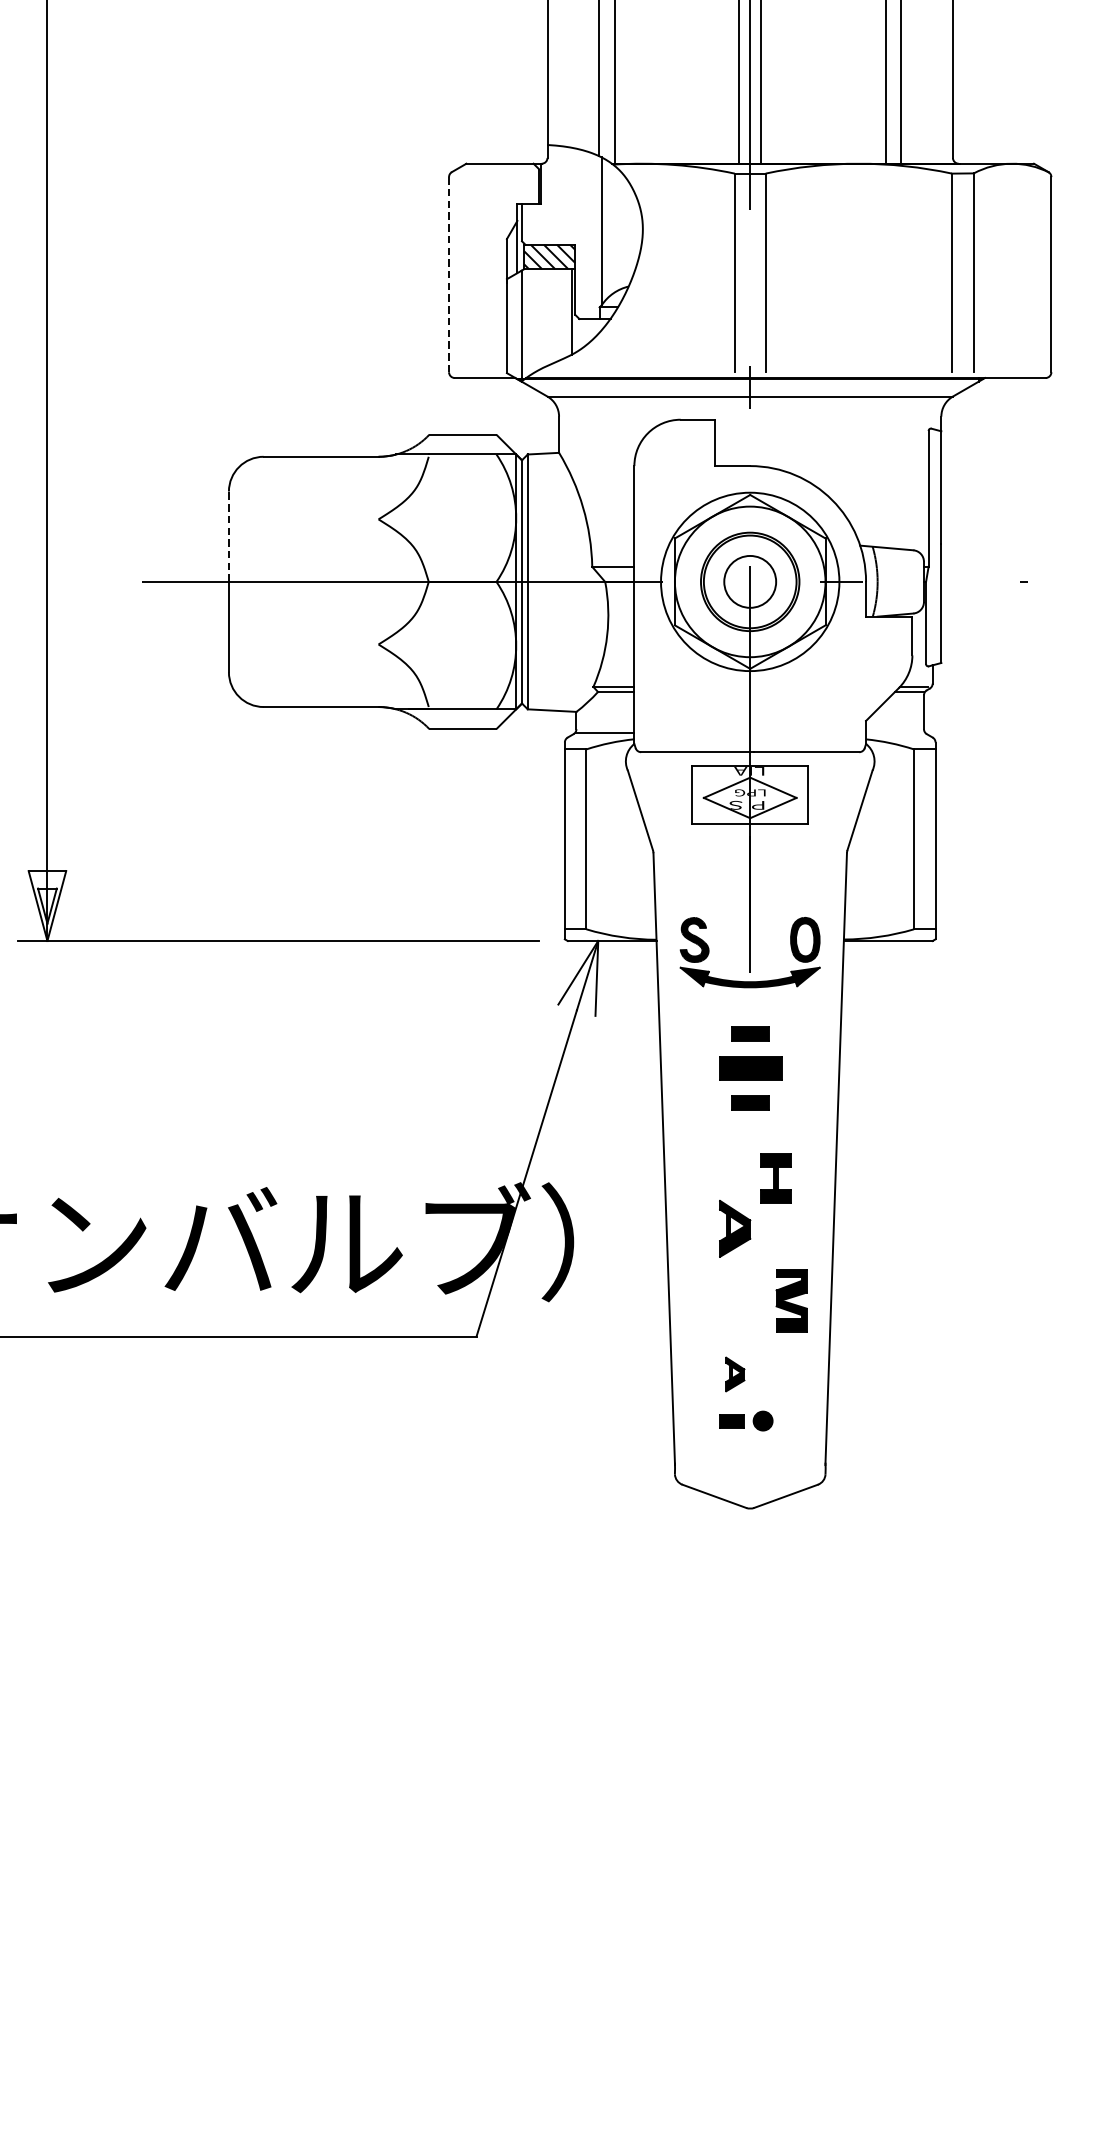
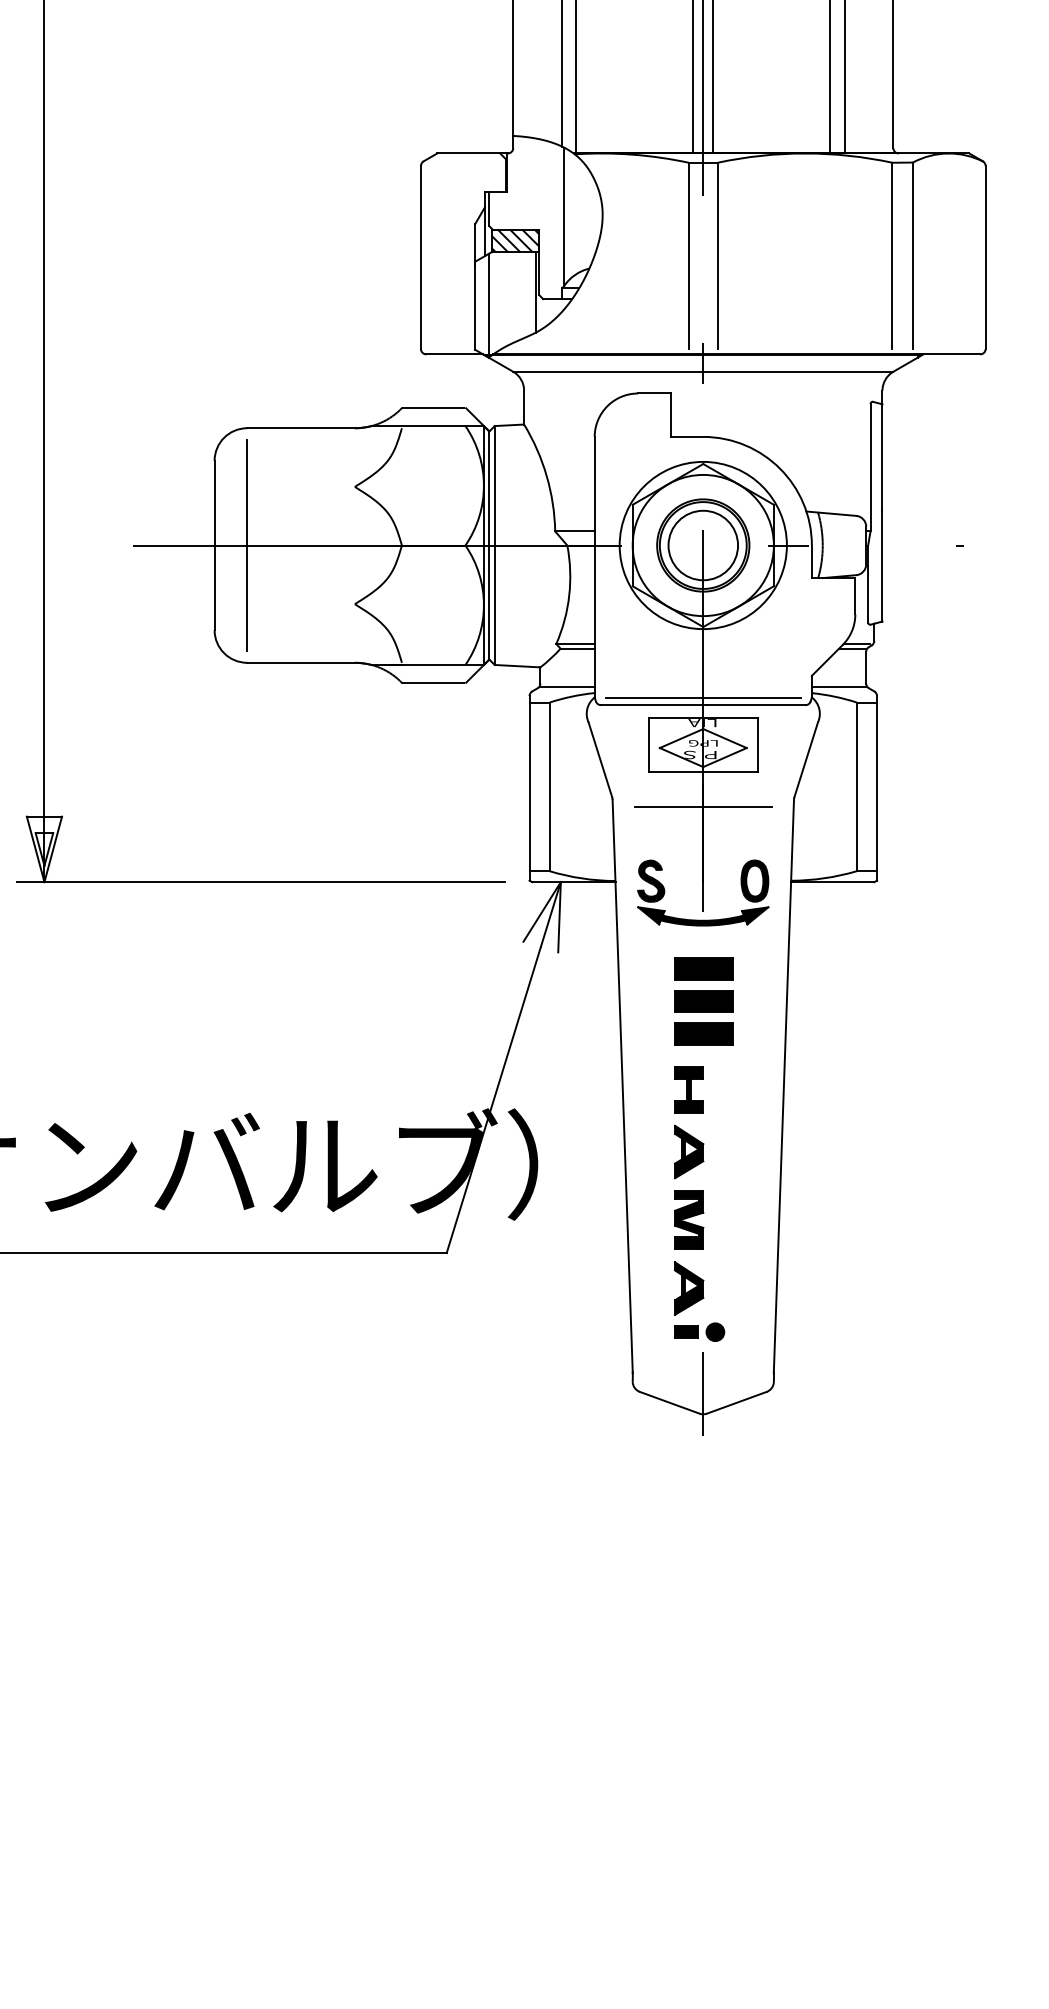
line: (448, 275) -> (420, 258), dashed -> solid
line: (228, 536) -> (214, 502), dashed -> solid
line: (264, 581) -> (247, 545), added
circle: (750, 581) -> (703, 545), size x1.43
line: (894, 732) -> (838, 686), added
line: (750, 744) -> (703, 697), added
line: (749, 861) -> (702, 807), added
part: (750, 1033) -> (703, 968), size x1.67
part: (750, 1102) -> (703, 1033), size x1.67
part: (774, 1178) -> (688, 1089), moved
part: (792, 1299) -> (689, 1219), moved
part: (735, 1374) -> (689, 1288), size x1.67
line: (750, 1486) -> (703, 1393), added

